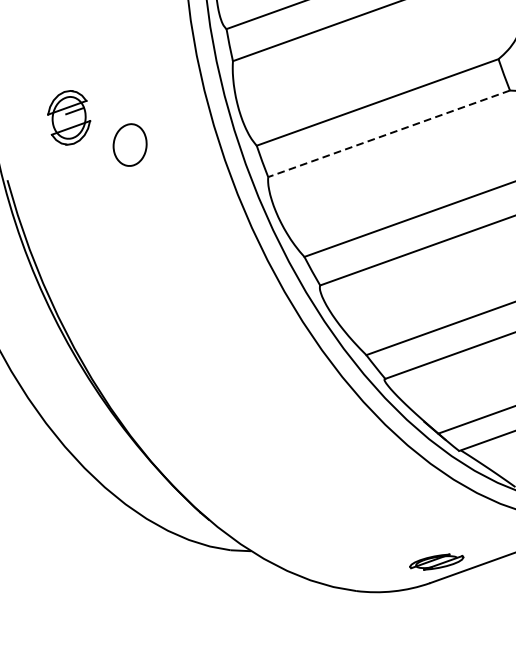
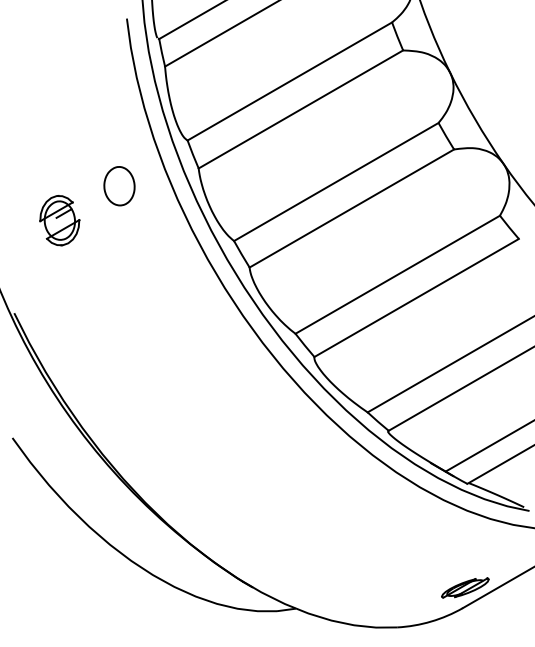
part: (68, 117) -> (59, 220), moved
line: (388, 133) -> (351, 208), dashed -> solid
part: (130, 145) -> (119, 186), moved

